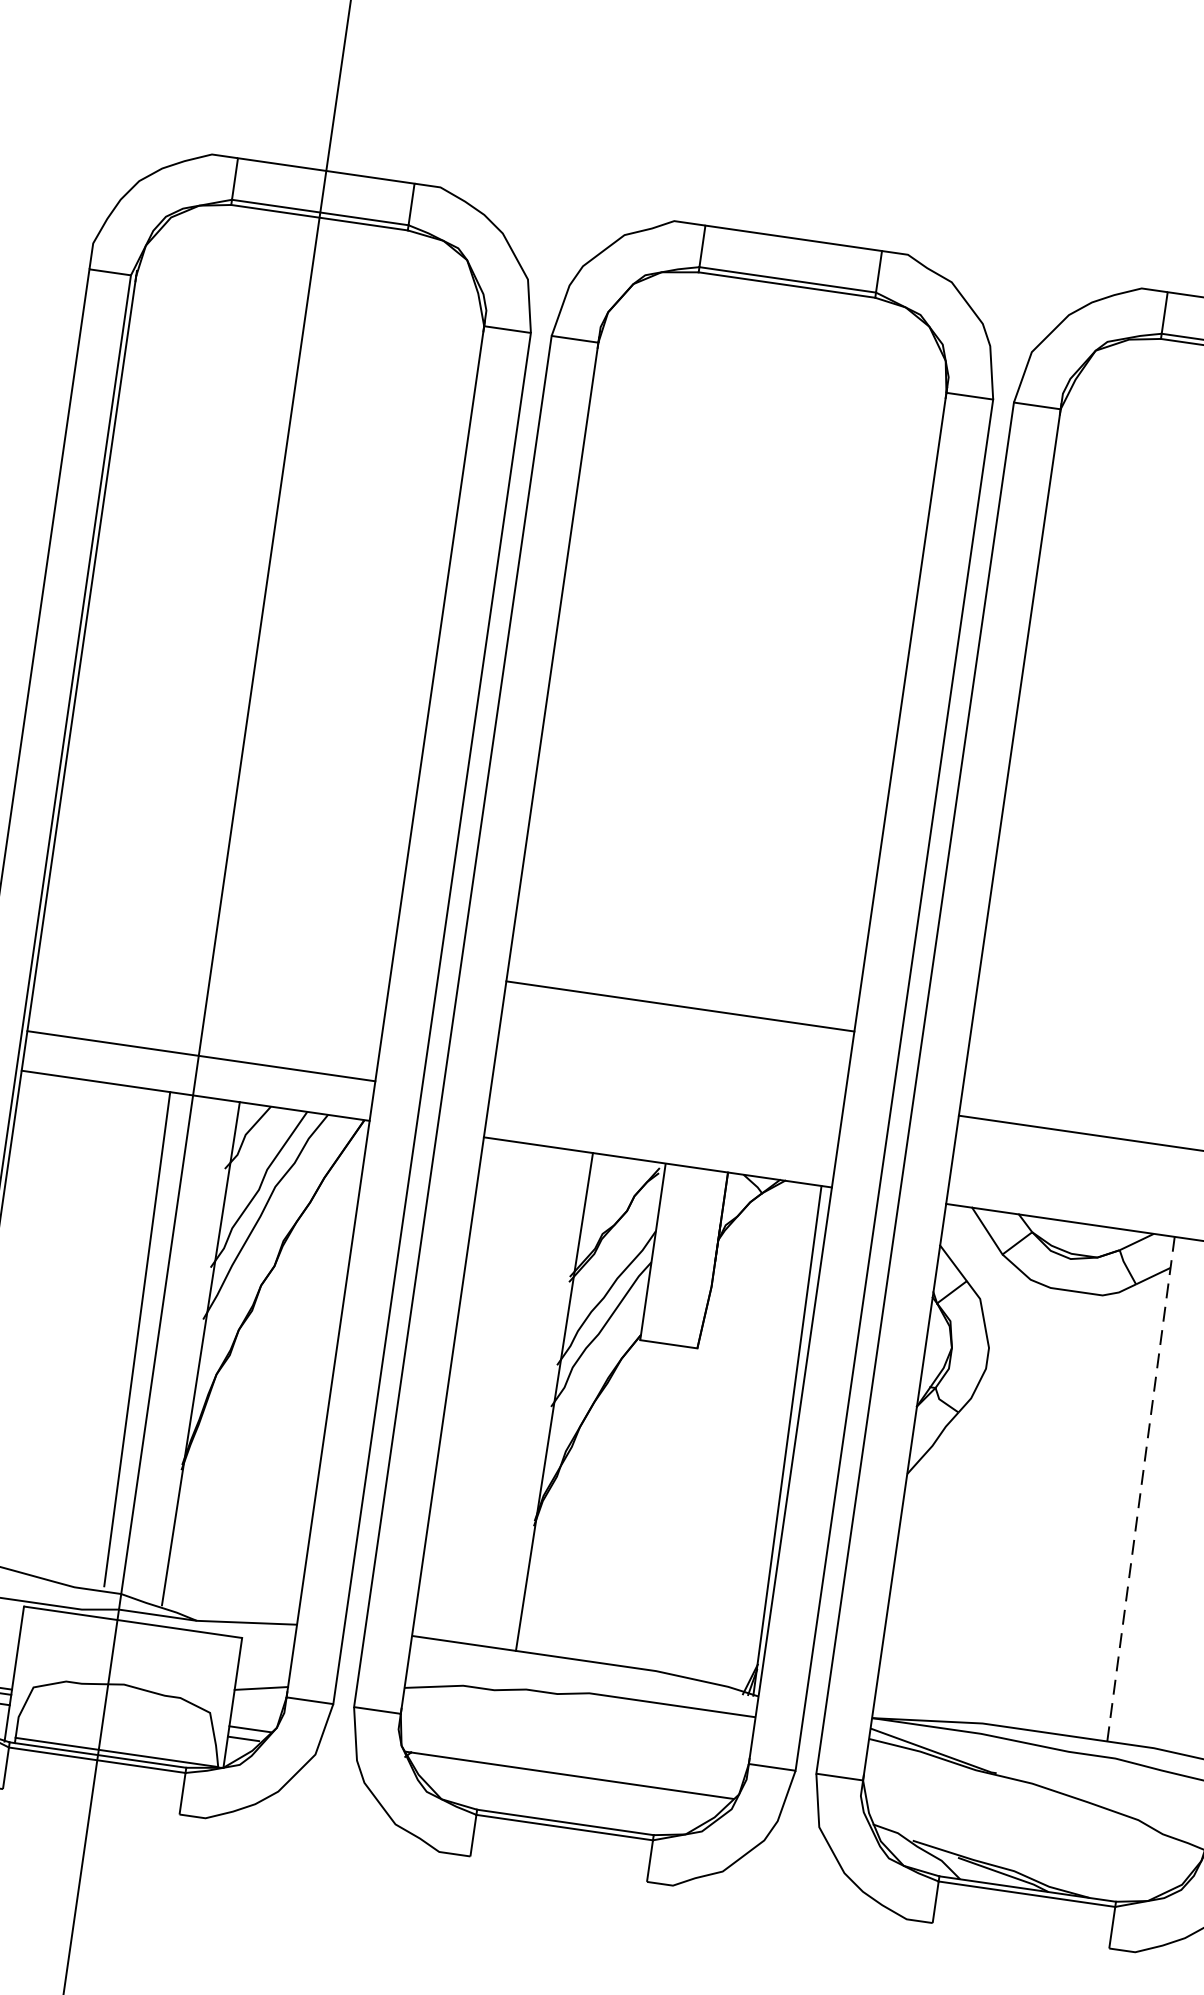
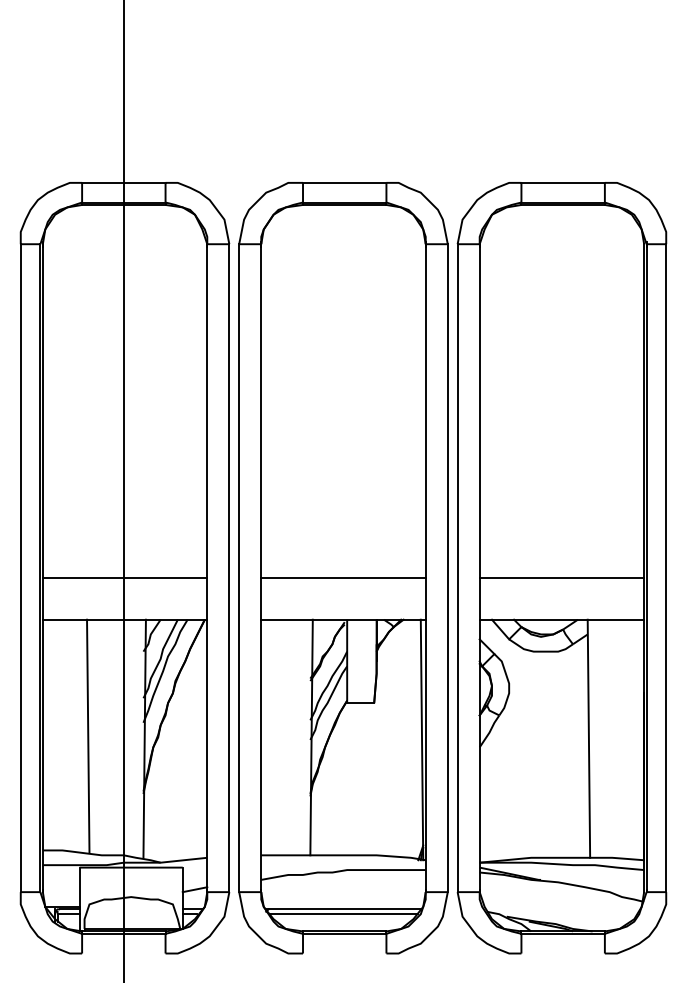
line: (680, 1007) -> (343, 578), moved
line: (200, 1057) -> (124, 578), moved
line: (137, 1337) -> (88, 735), moved
line: (1139, 1490) -> (588, 739), dashed -> solid
line: (568, 1786) -> (343, 914), added

